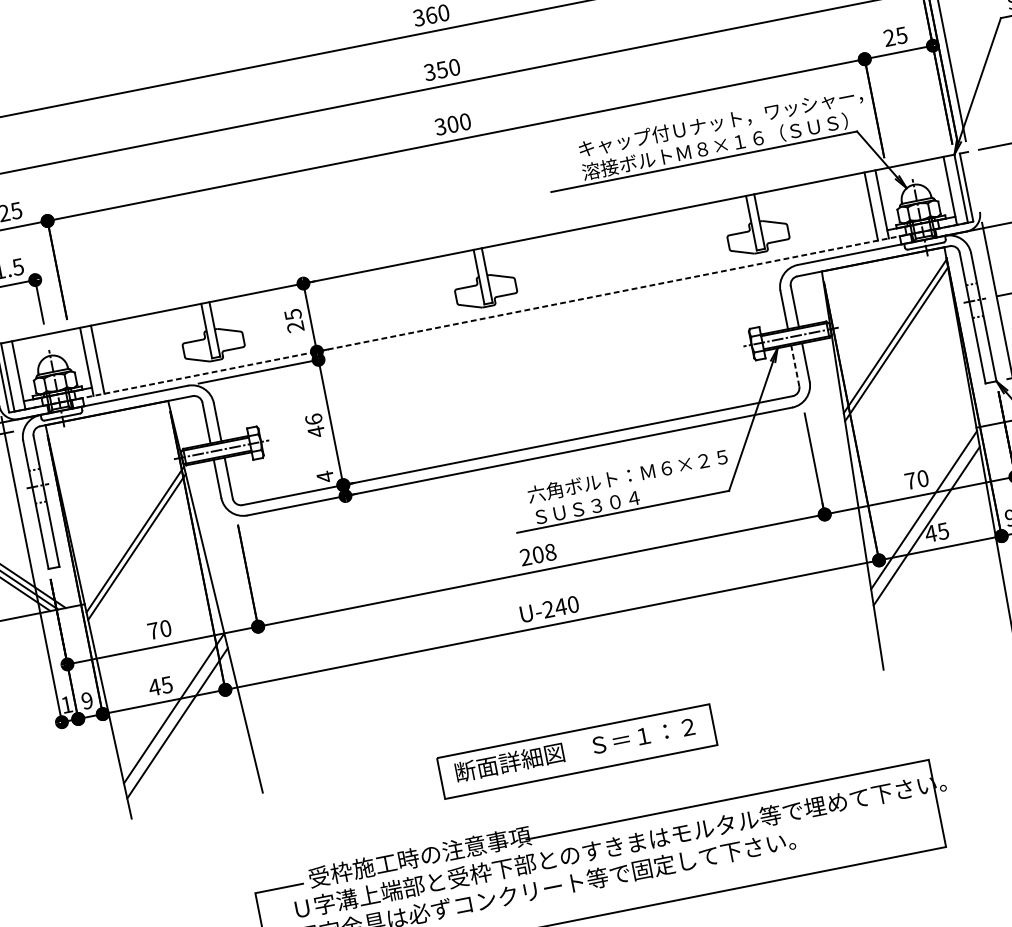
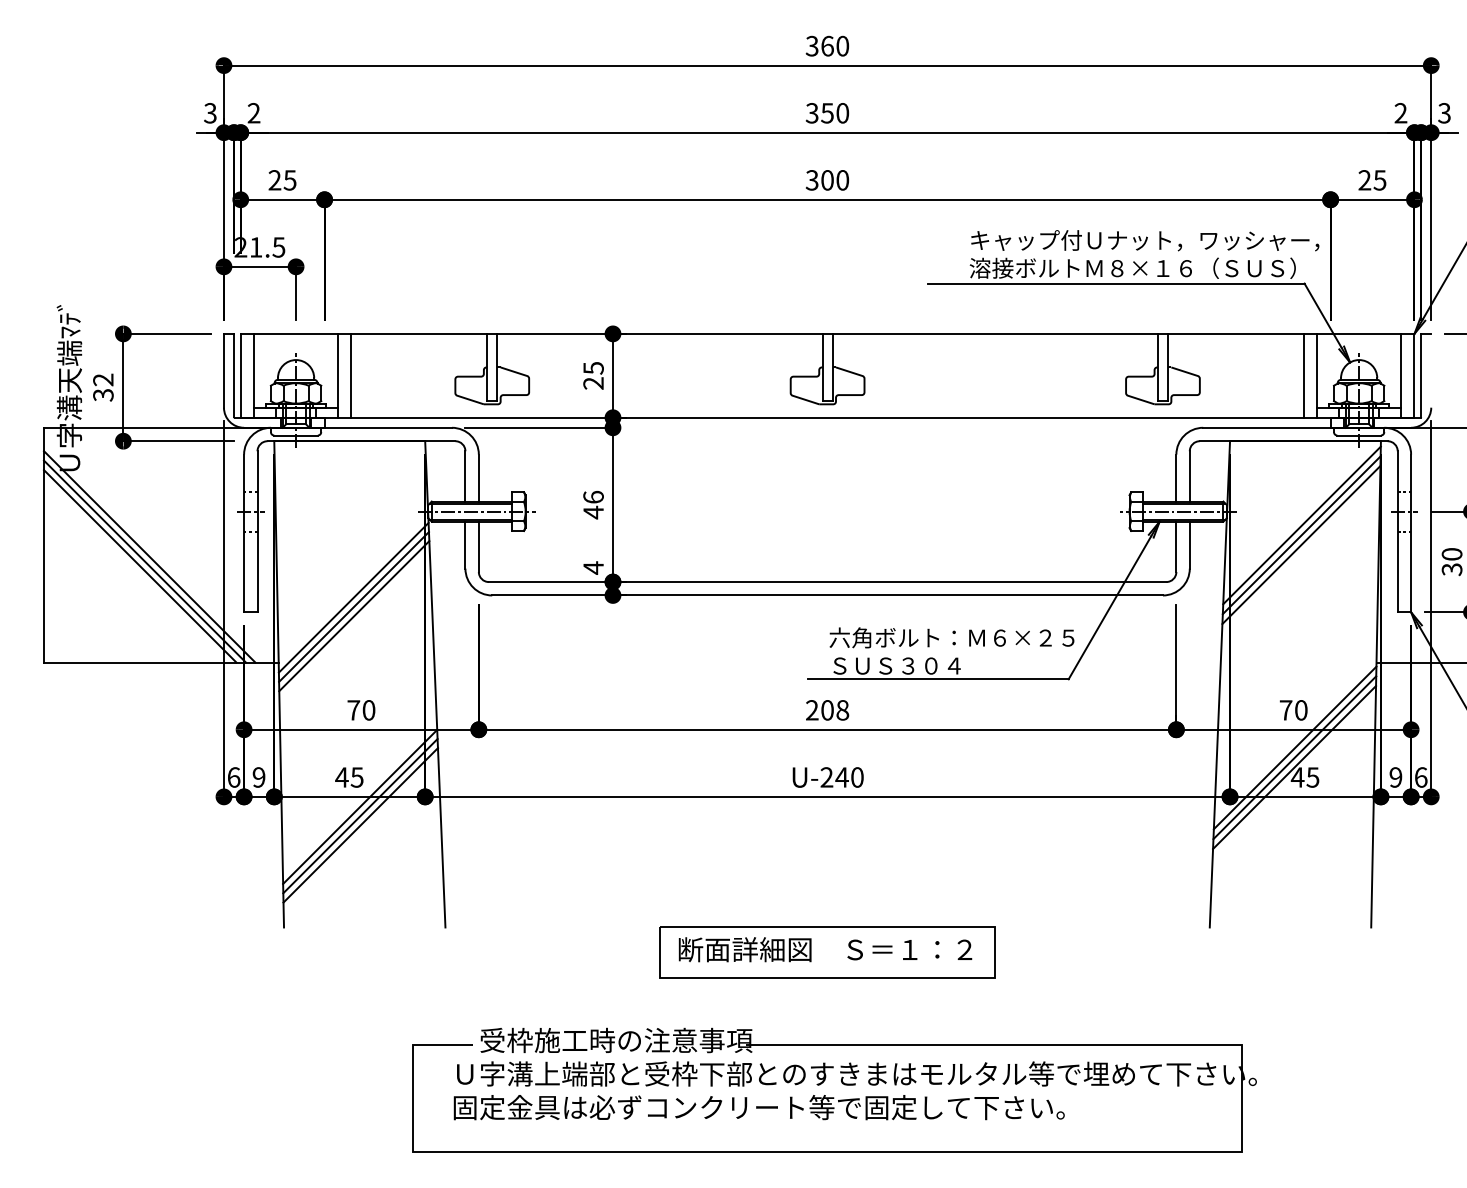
line: (491, 316) -> (827, 417), dashed -> solid
line: (893, 328) -> (1301, 525), added
line: (795, 365) -> (1176, 546), dashed -> solid
line: (925, 518) -> (1294, 757), added
line: (138, 554) -> (354, 616), added
text: (67, 704) -> (234, 777), 1 -> 6
line: (175, 716) -> (360, 816), added

